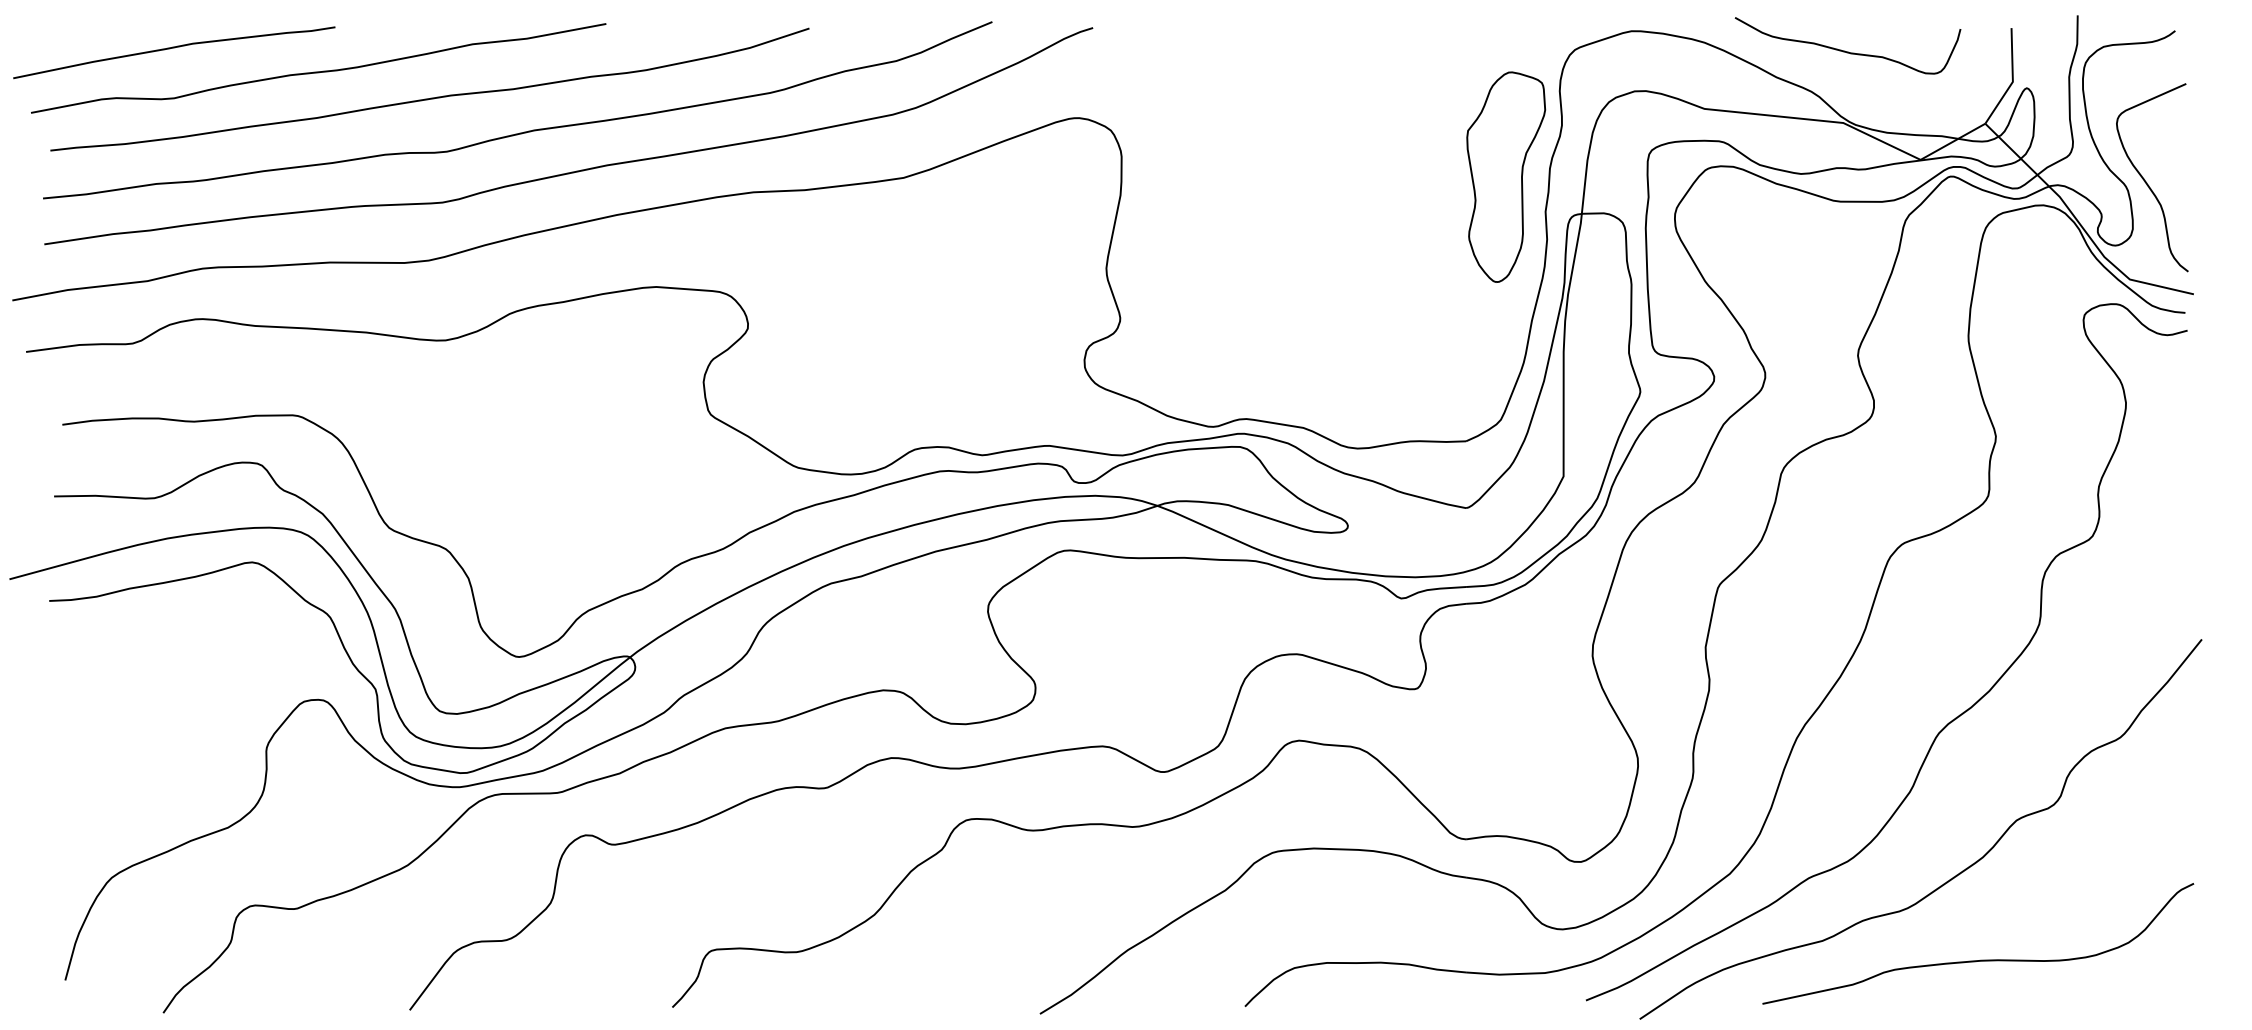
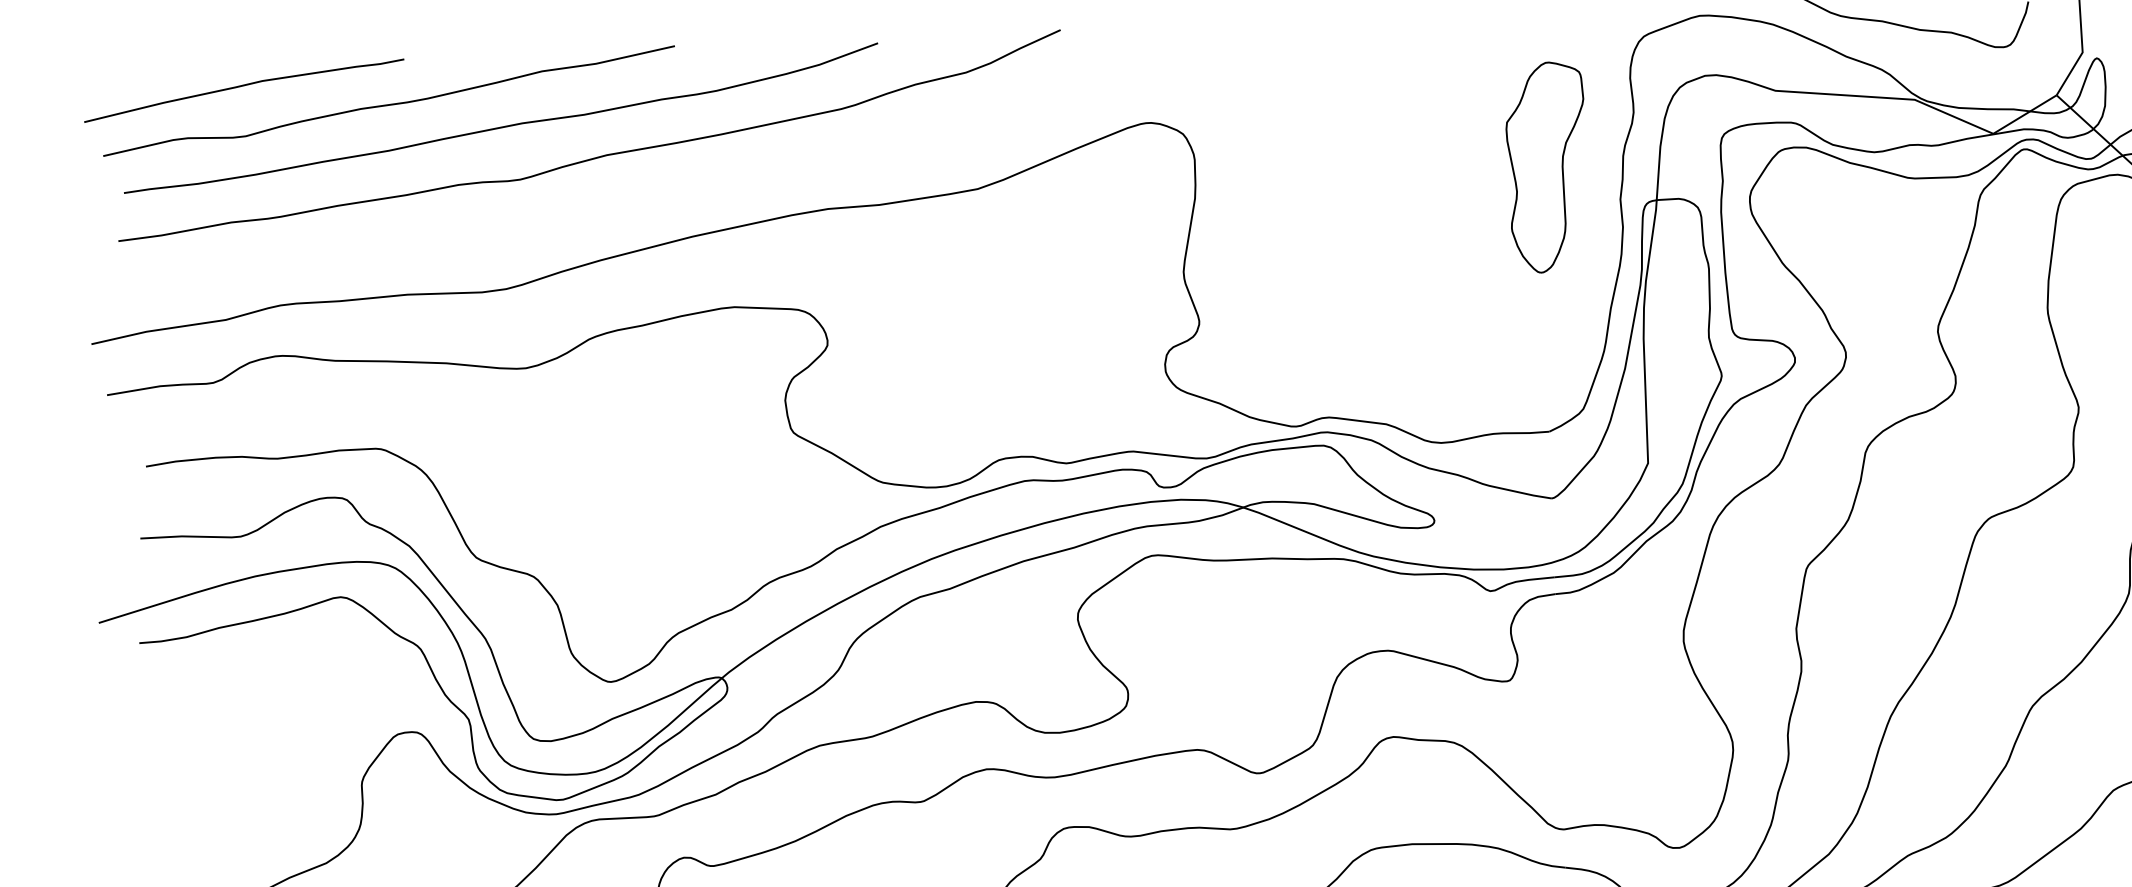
curve: (576, 170) -> (650, 193), removed
part: (1506, 176) -> (1547, 166), moved

